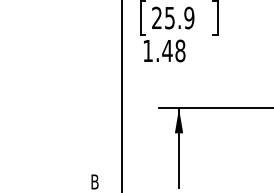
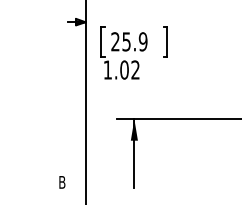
text: (173, 50) -> (129, 69), 1.48 -> 1.02

